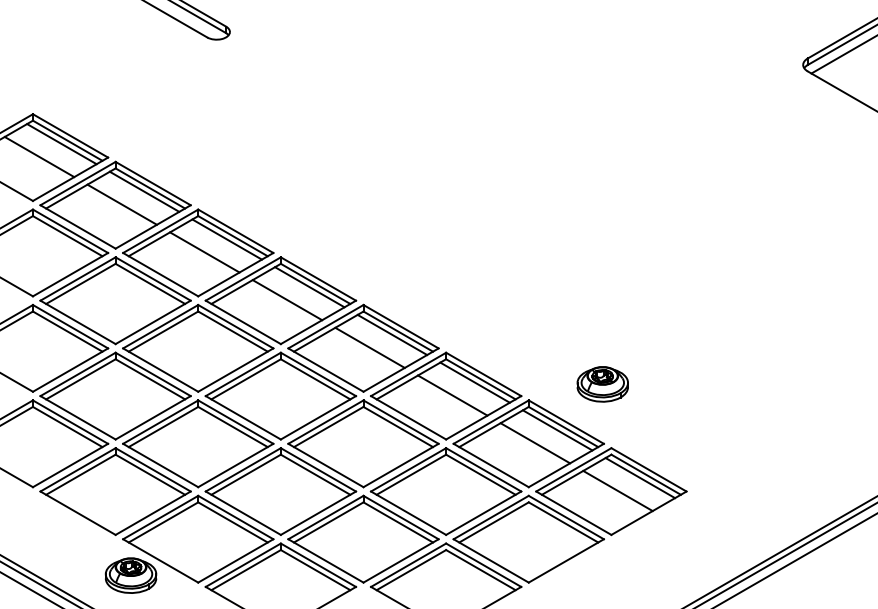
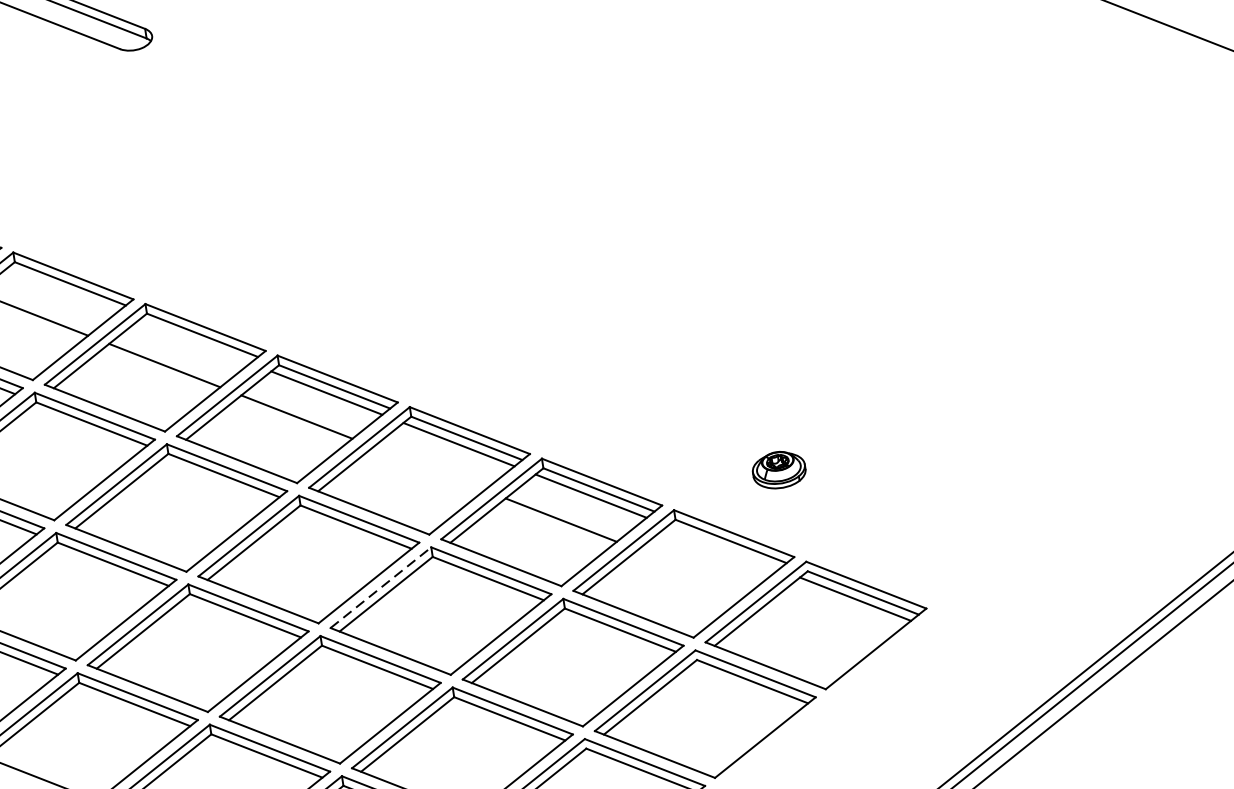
line: (144, 191) -> (62, 289), removed
line: (226, 239) -> (193, 341), removed
line: (369, 347) -> (428, 468), removed
part: (602, 384) -> (778, 470), size x0.7
line: (326, 421) -> (381, 586), solid -> dashed
line: (557, 430) -> (723, 547), removed
line: (535, 443) -> (693, 571), removed
line: (617, 490) -> (824, 622), removed

